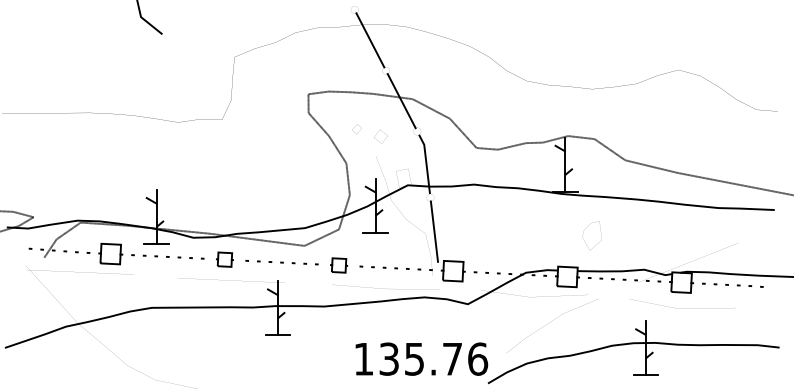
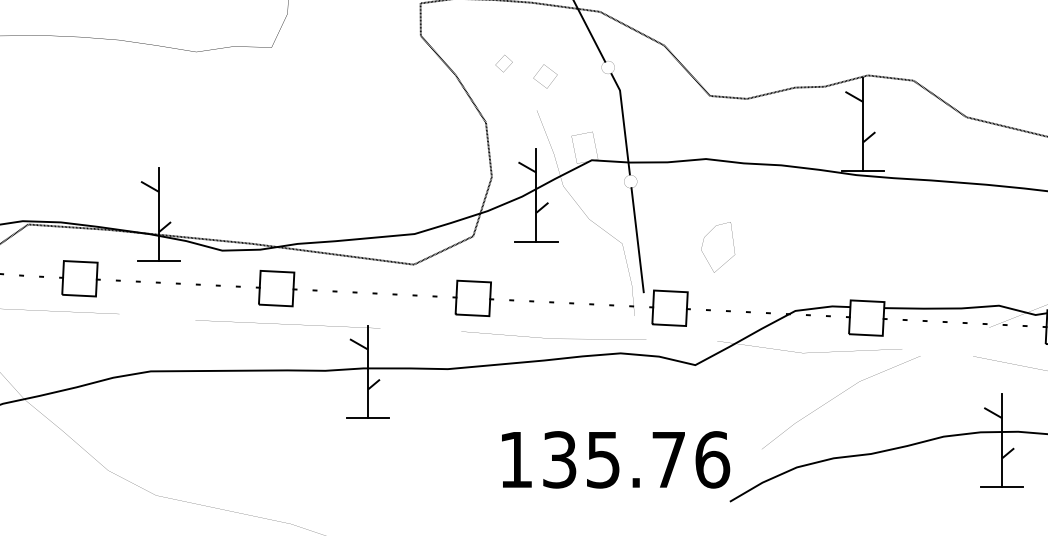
part: (583, 239) -> (703, 253), moved
part: (224, 259) -> (275, 288), size x1.43
part: (338, 265) -> (472, 298), size x1.43

